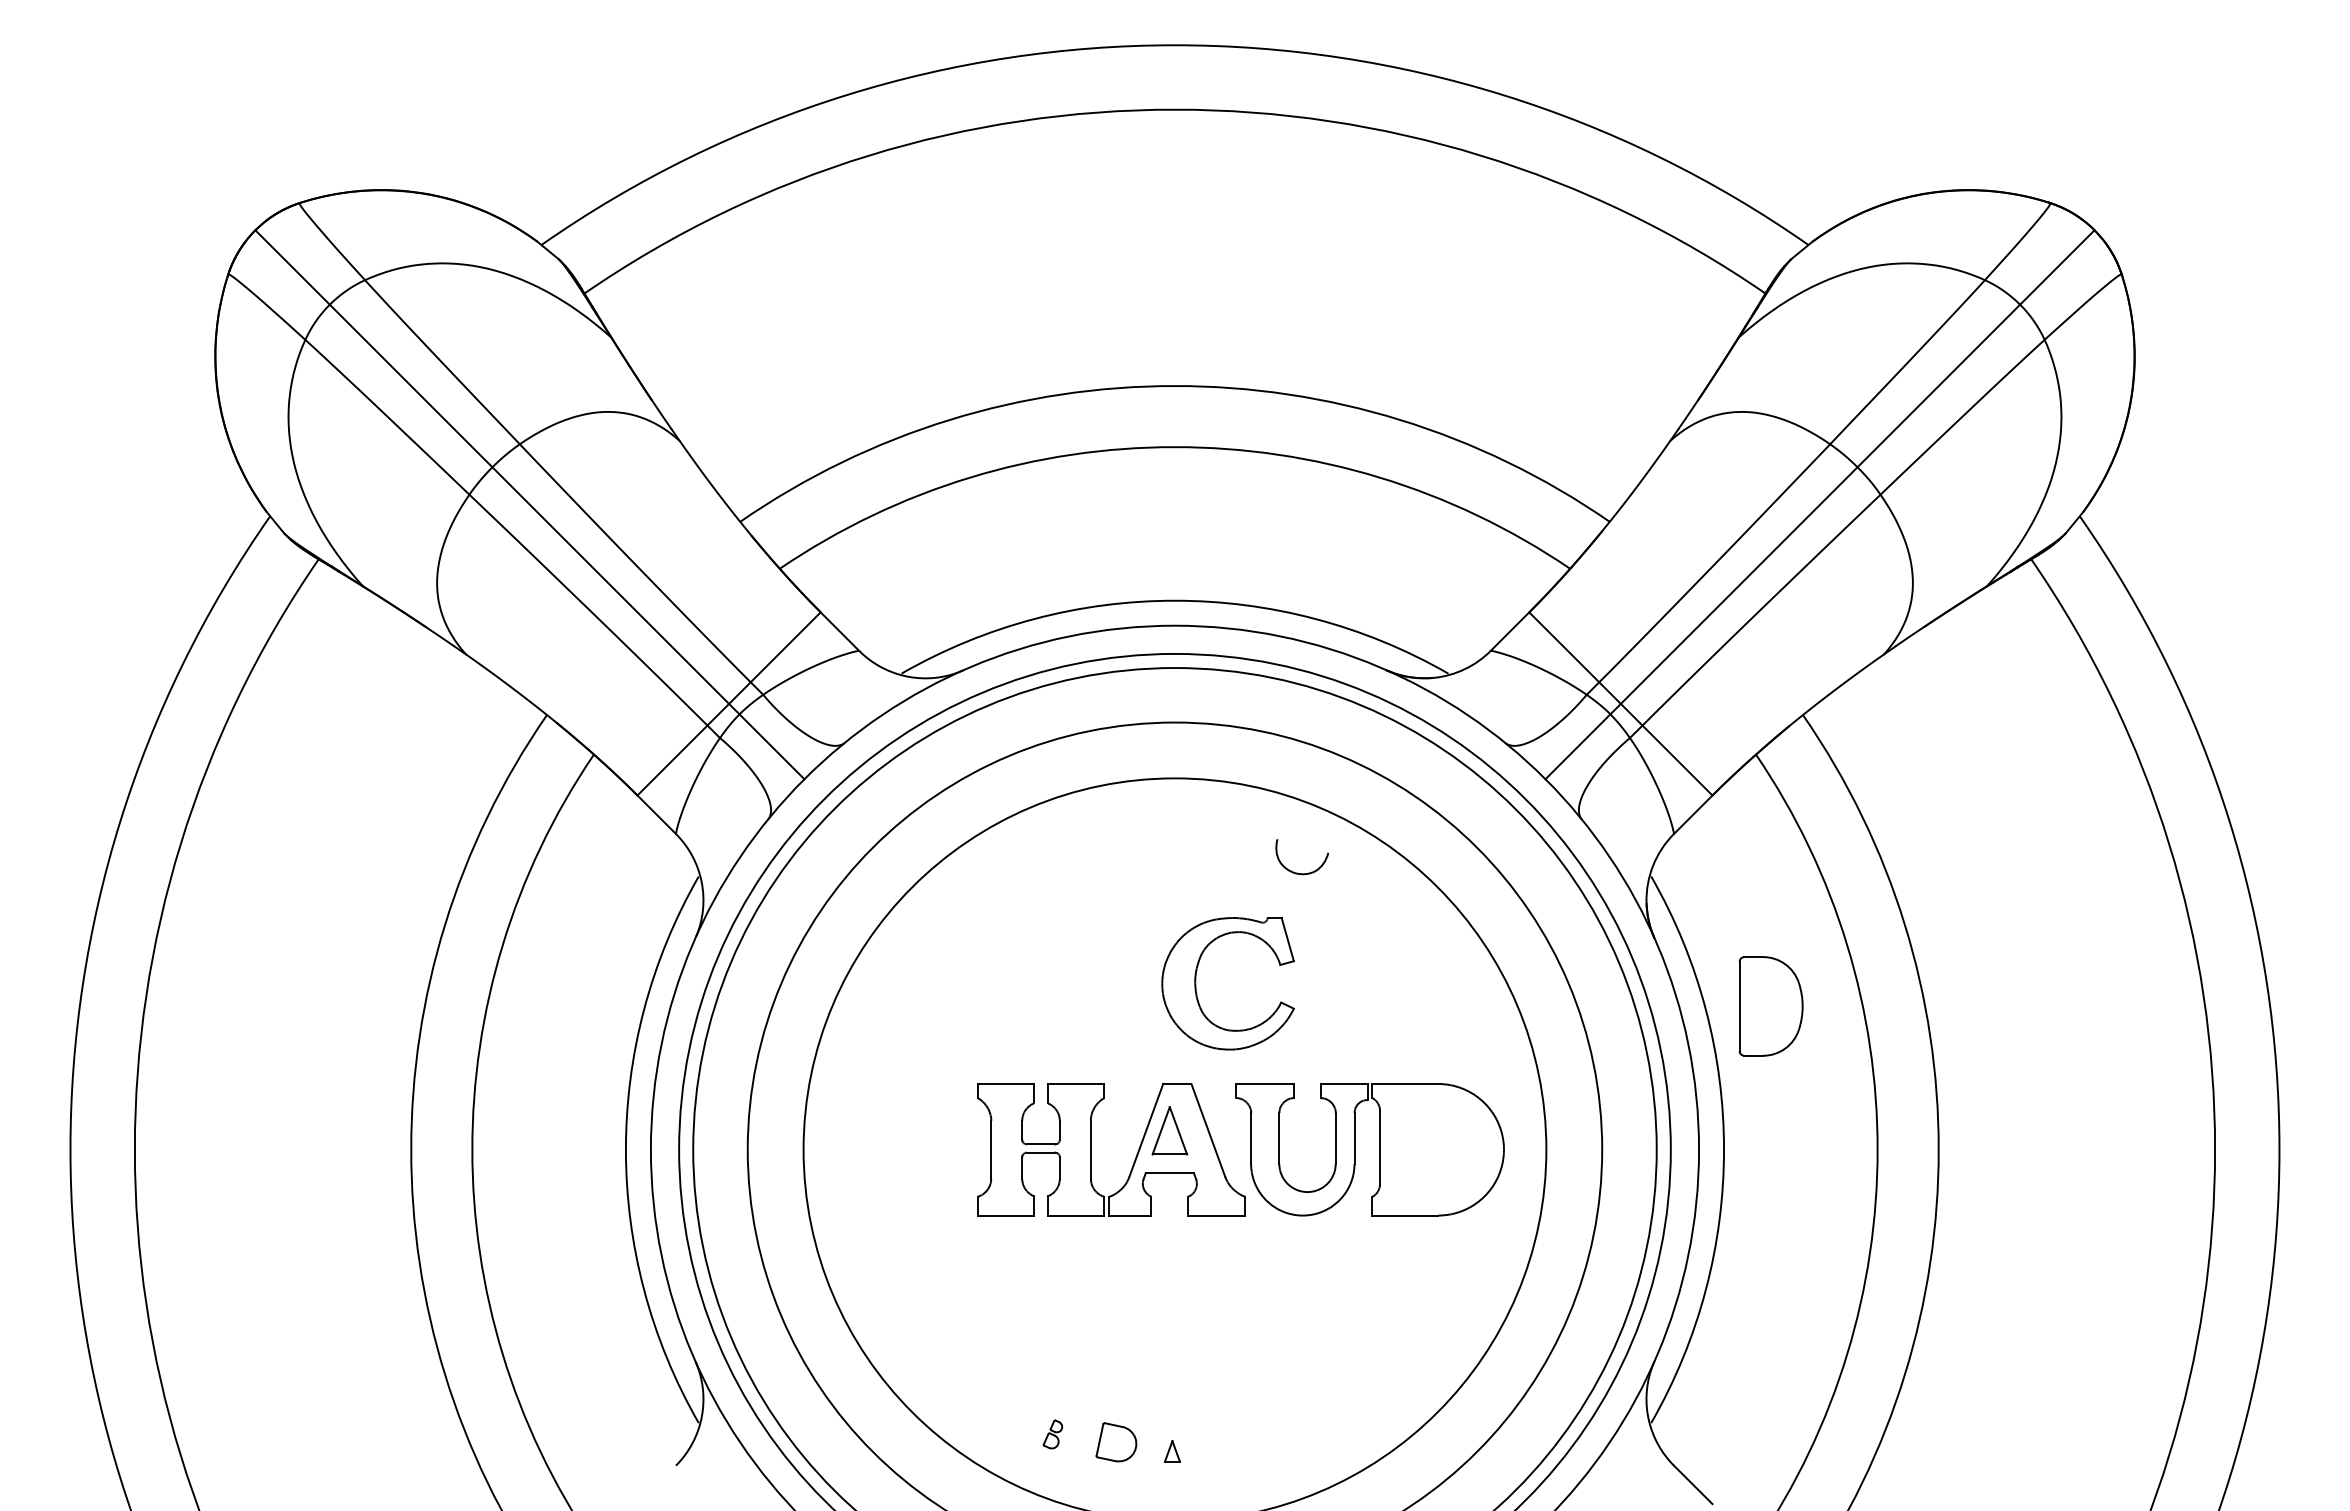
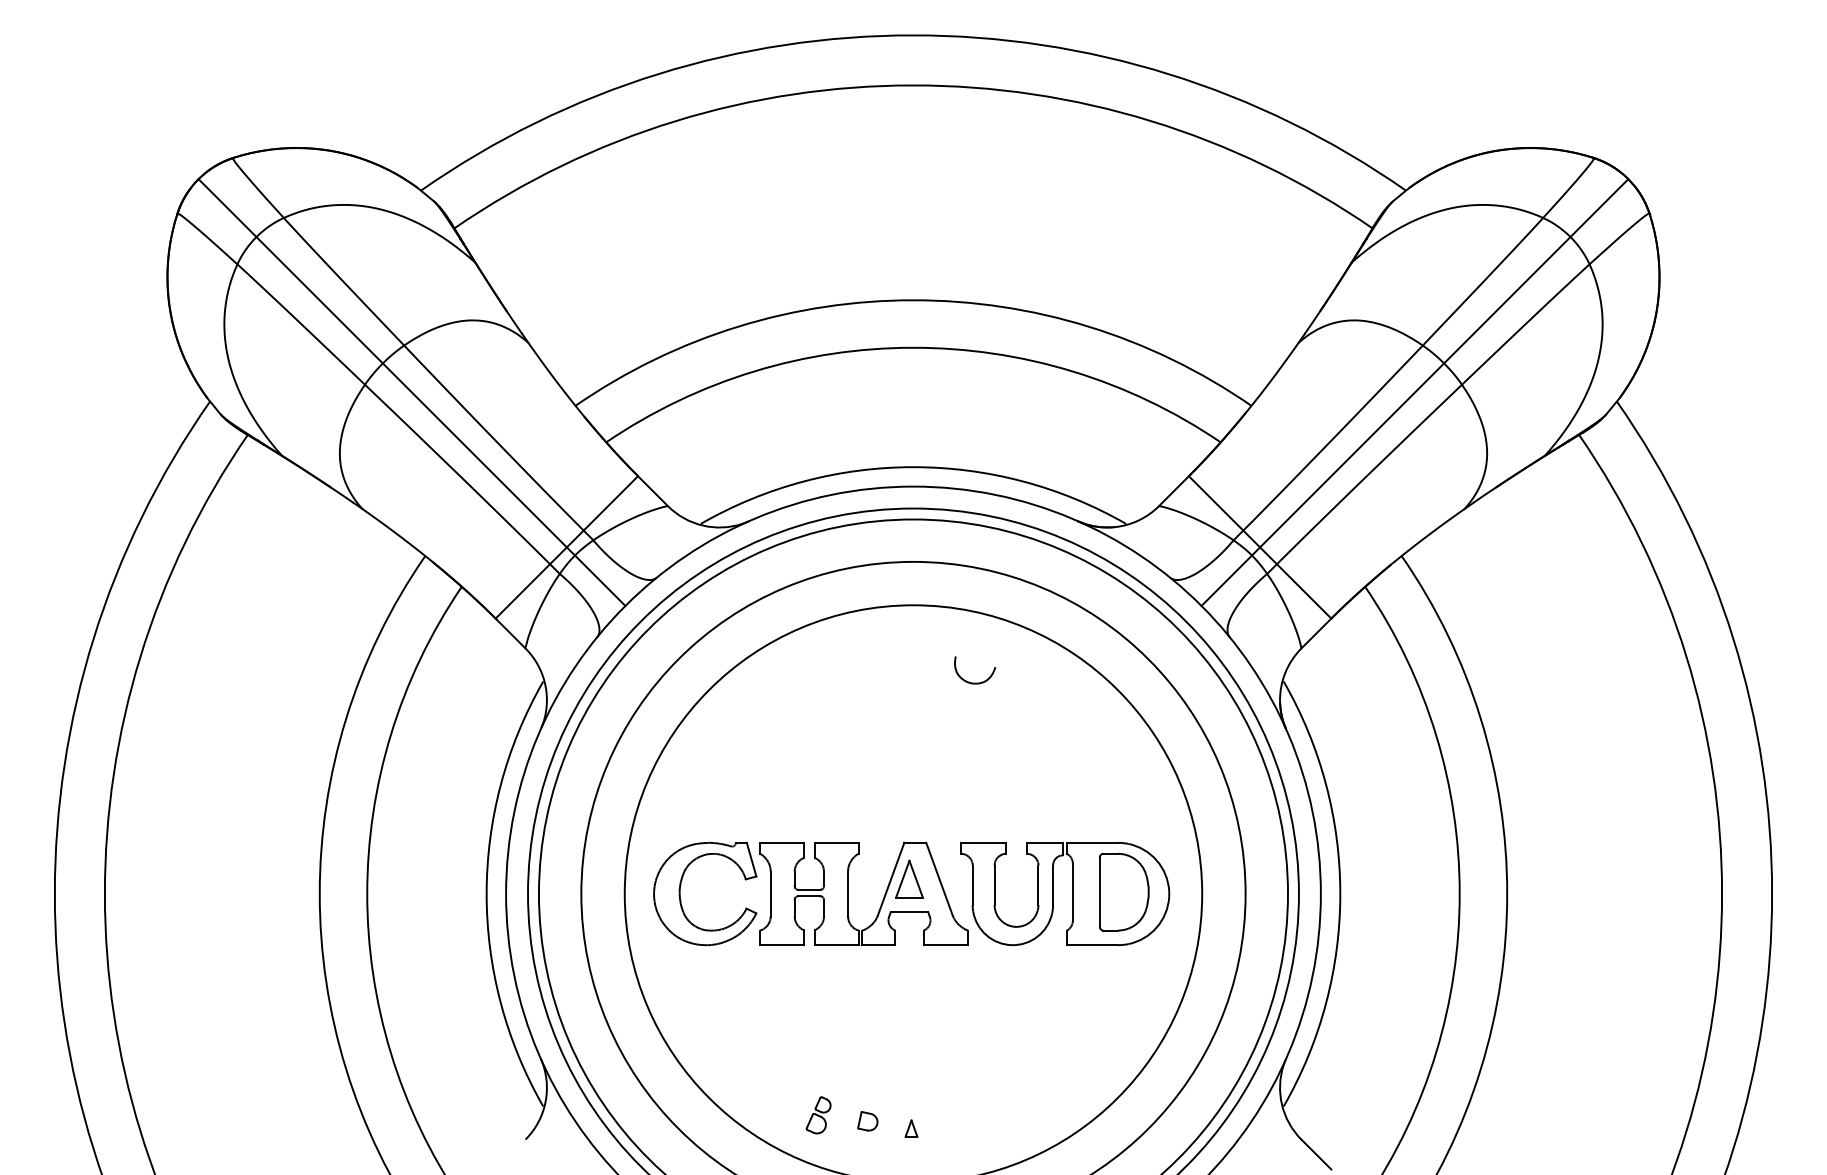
curve: (1297, 872) -> (971, 682), moved
part: (1196, 983) -> (680, 893), moved
part: (1770, 1006) -> (1123, 892), moved
part: (1052, 1434) -> (818, 1115), size x1.67
part: (1115, 1441) -> (867, 1120), size x0.62

